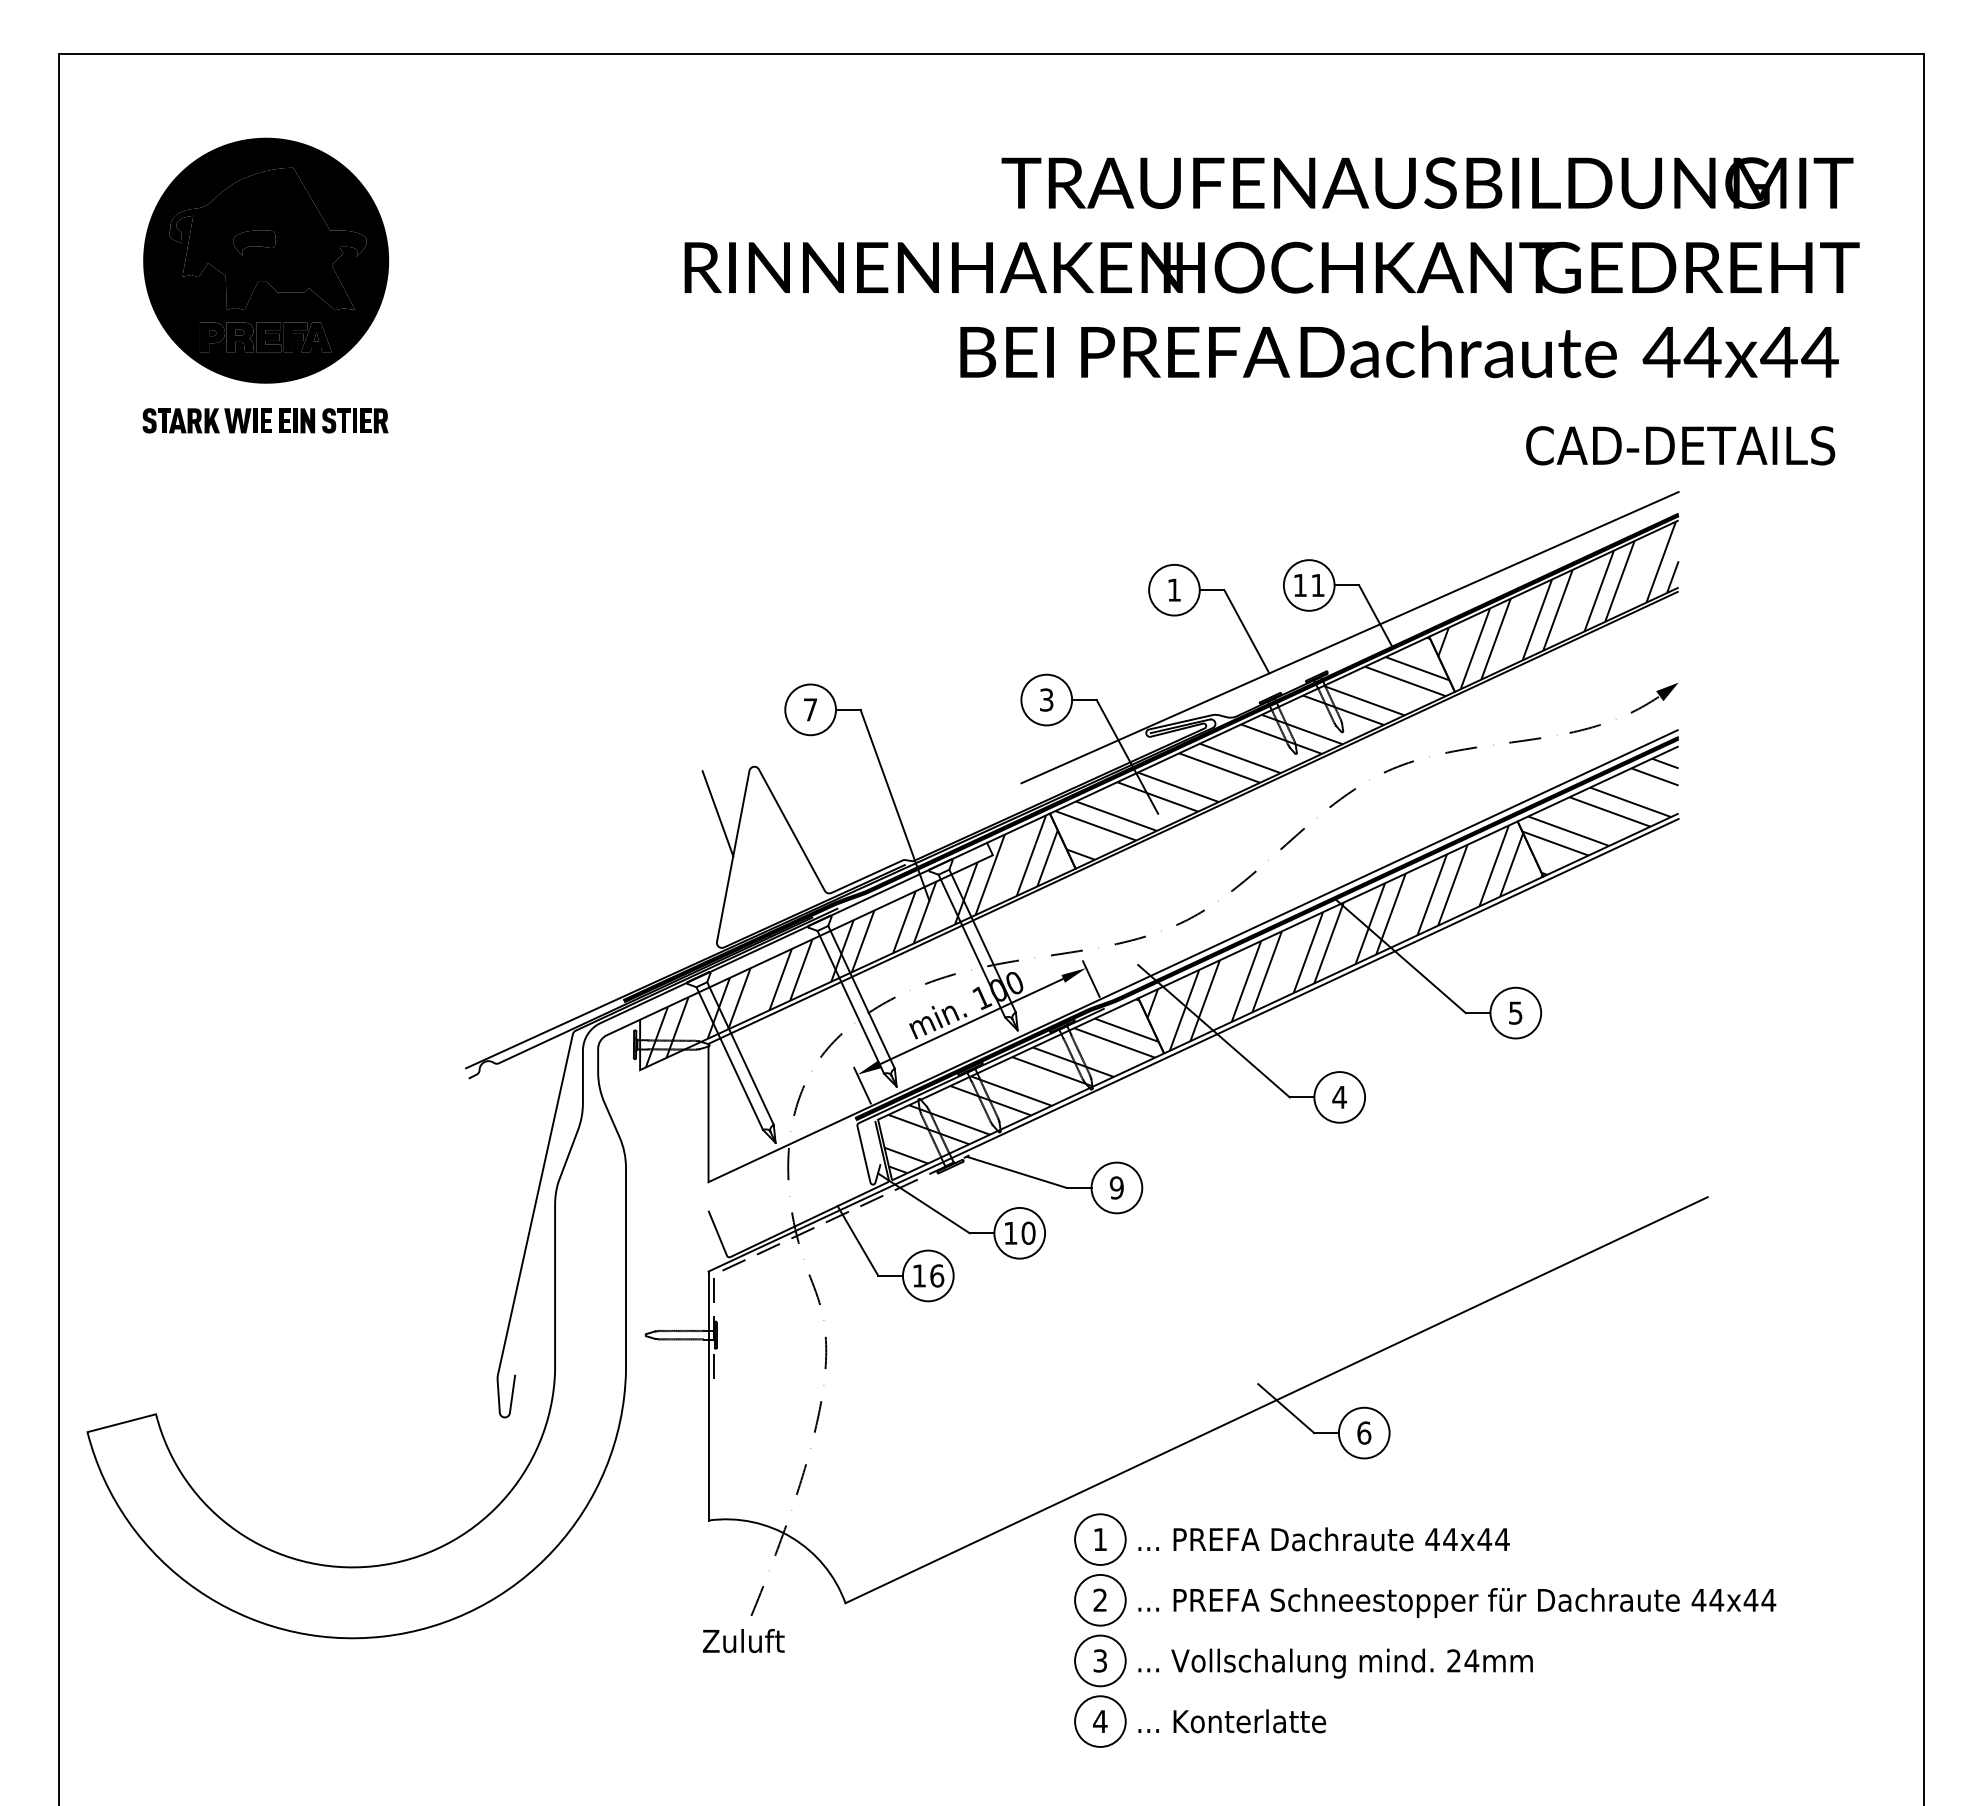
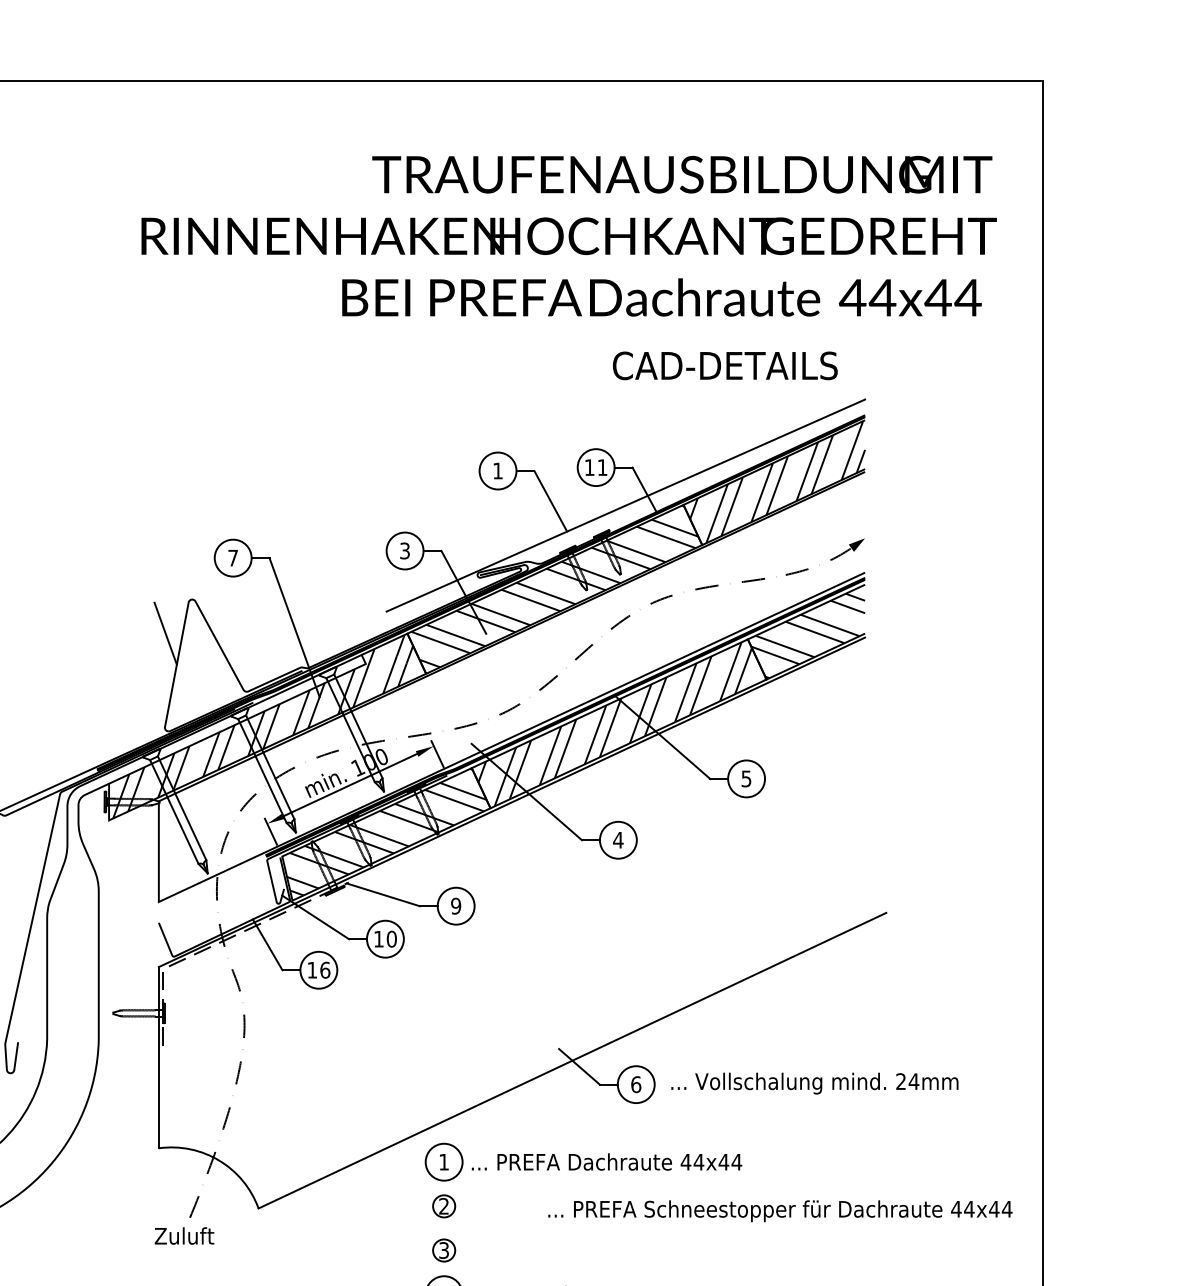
text: (1680, 445) -> (725, 365), moved
circle: (1100, 1599) -> (444, 1205), size x0.6
text: (1457, 1602) -> (780, 1210), moved
circle: (1100, 1660) -> (444, 1250), size x0.6
text: (1335, 1663) -> (814, 1083), moved

